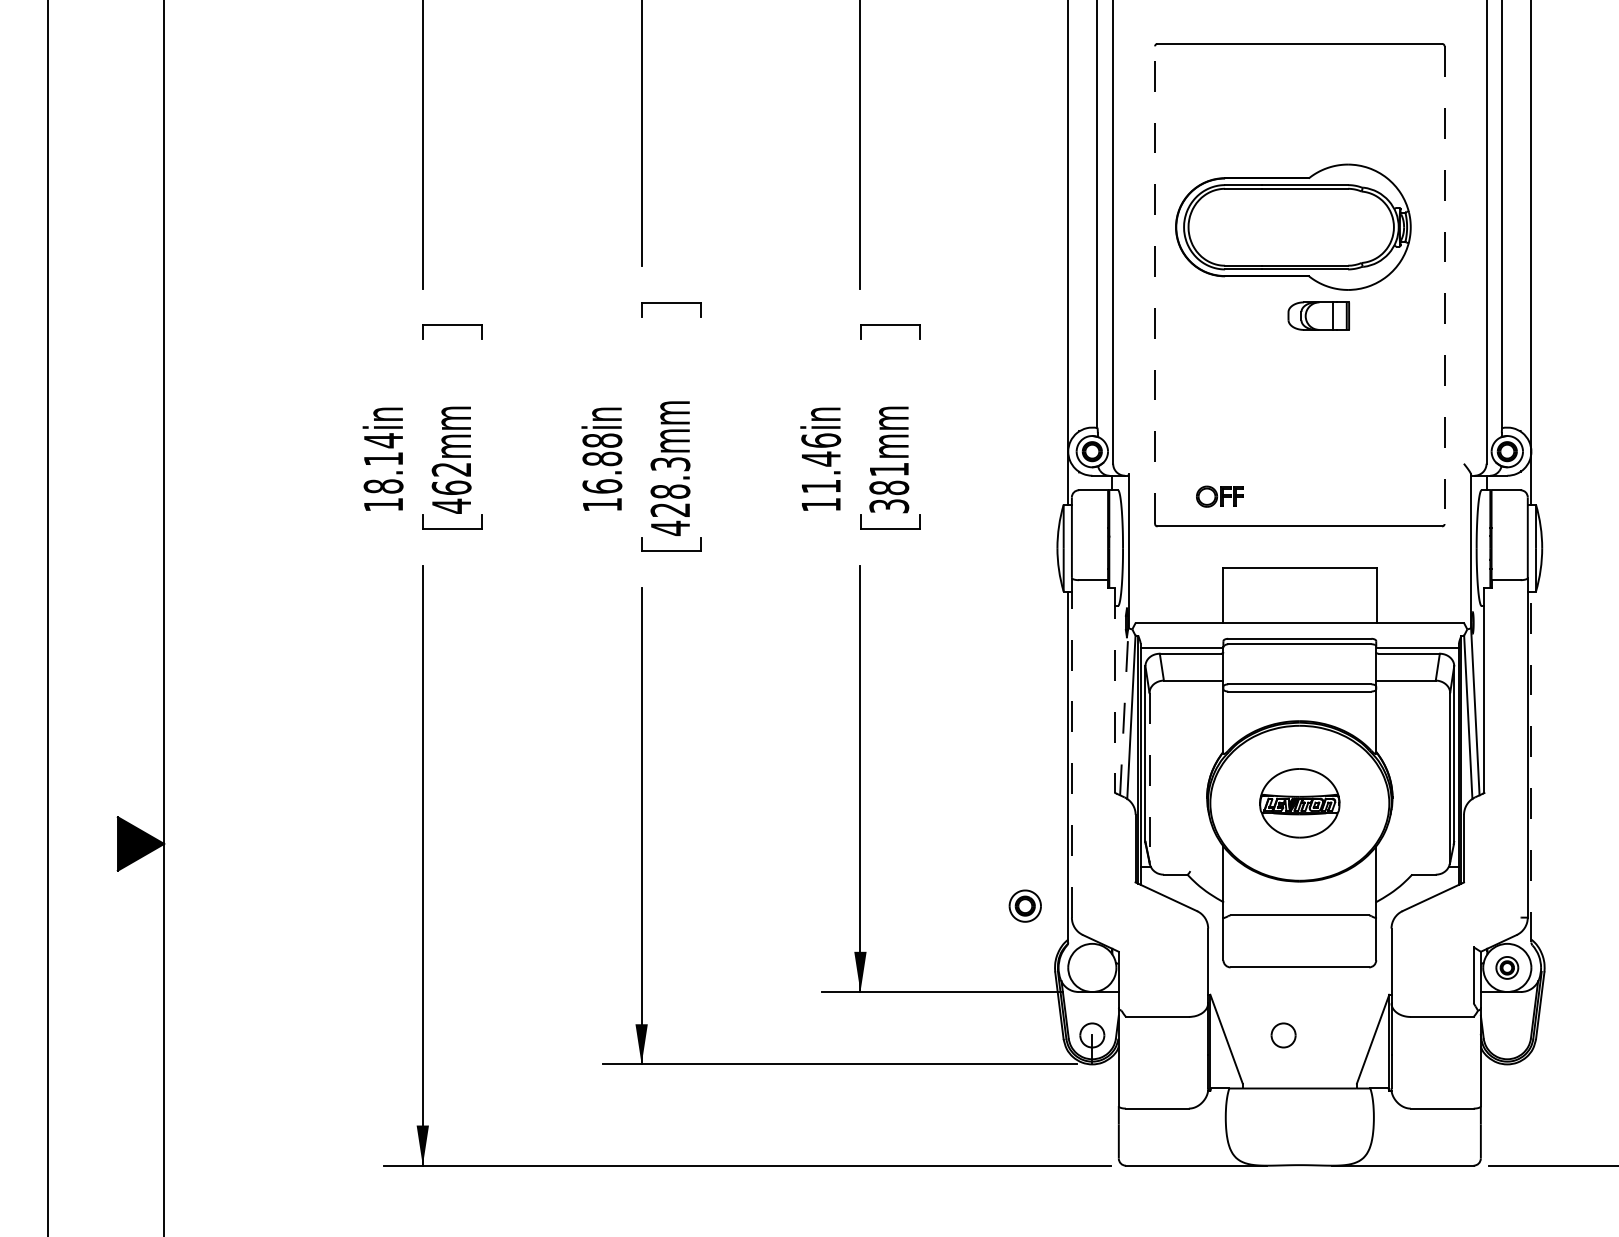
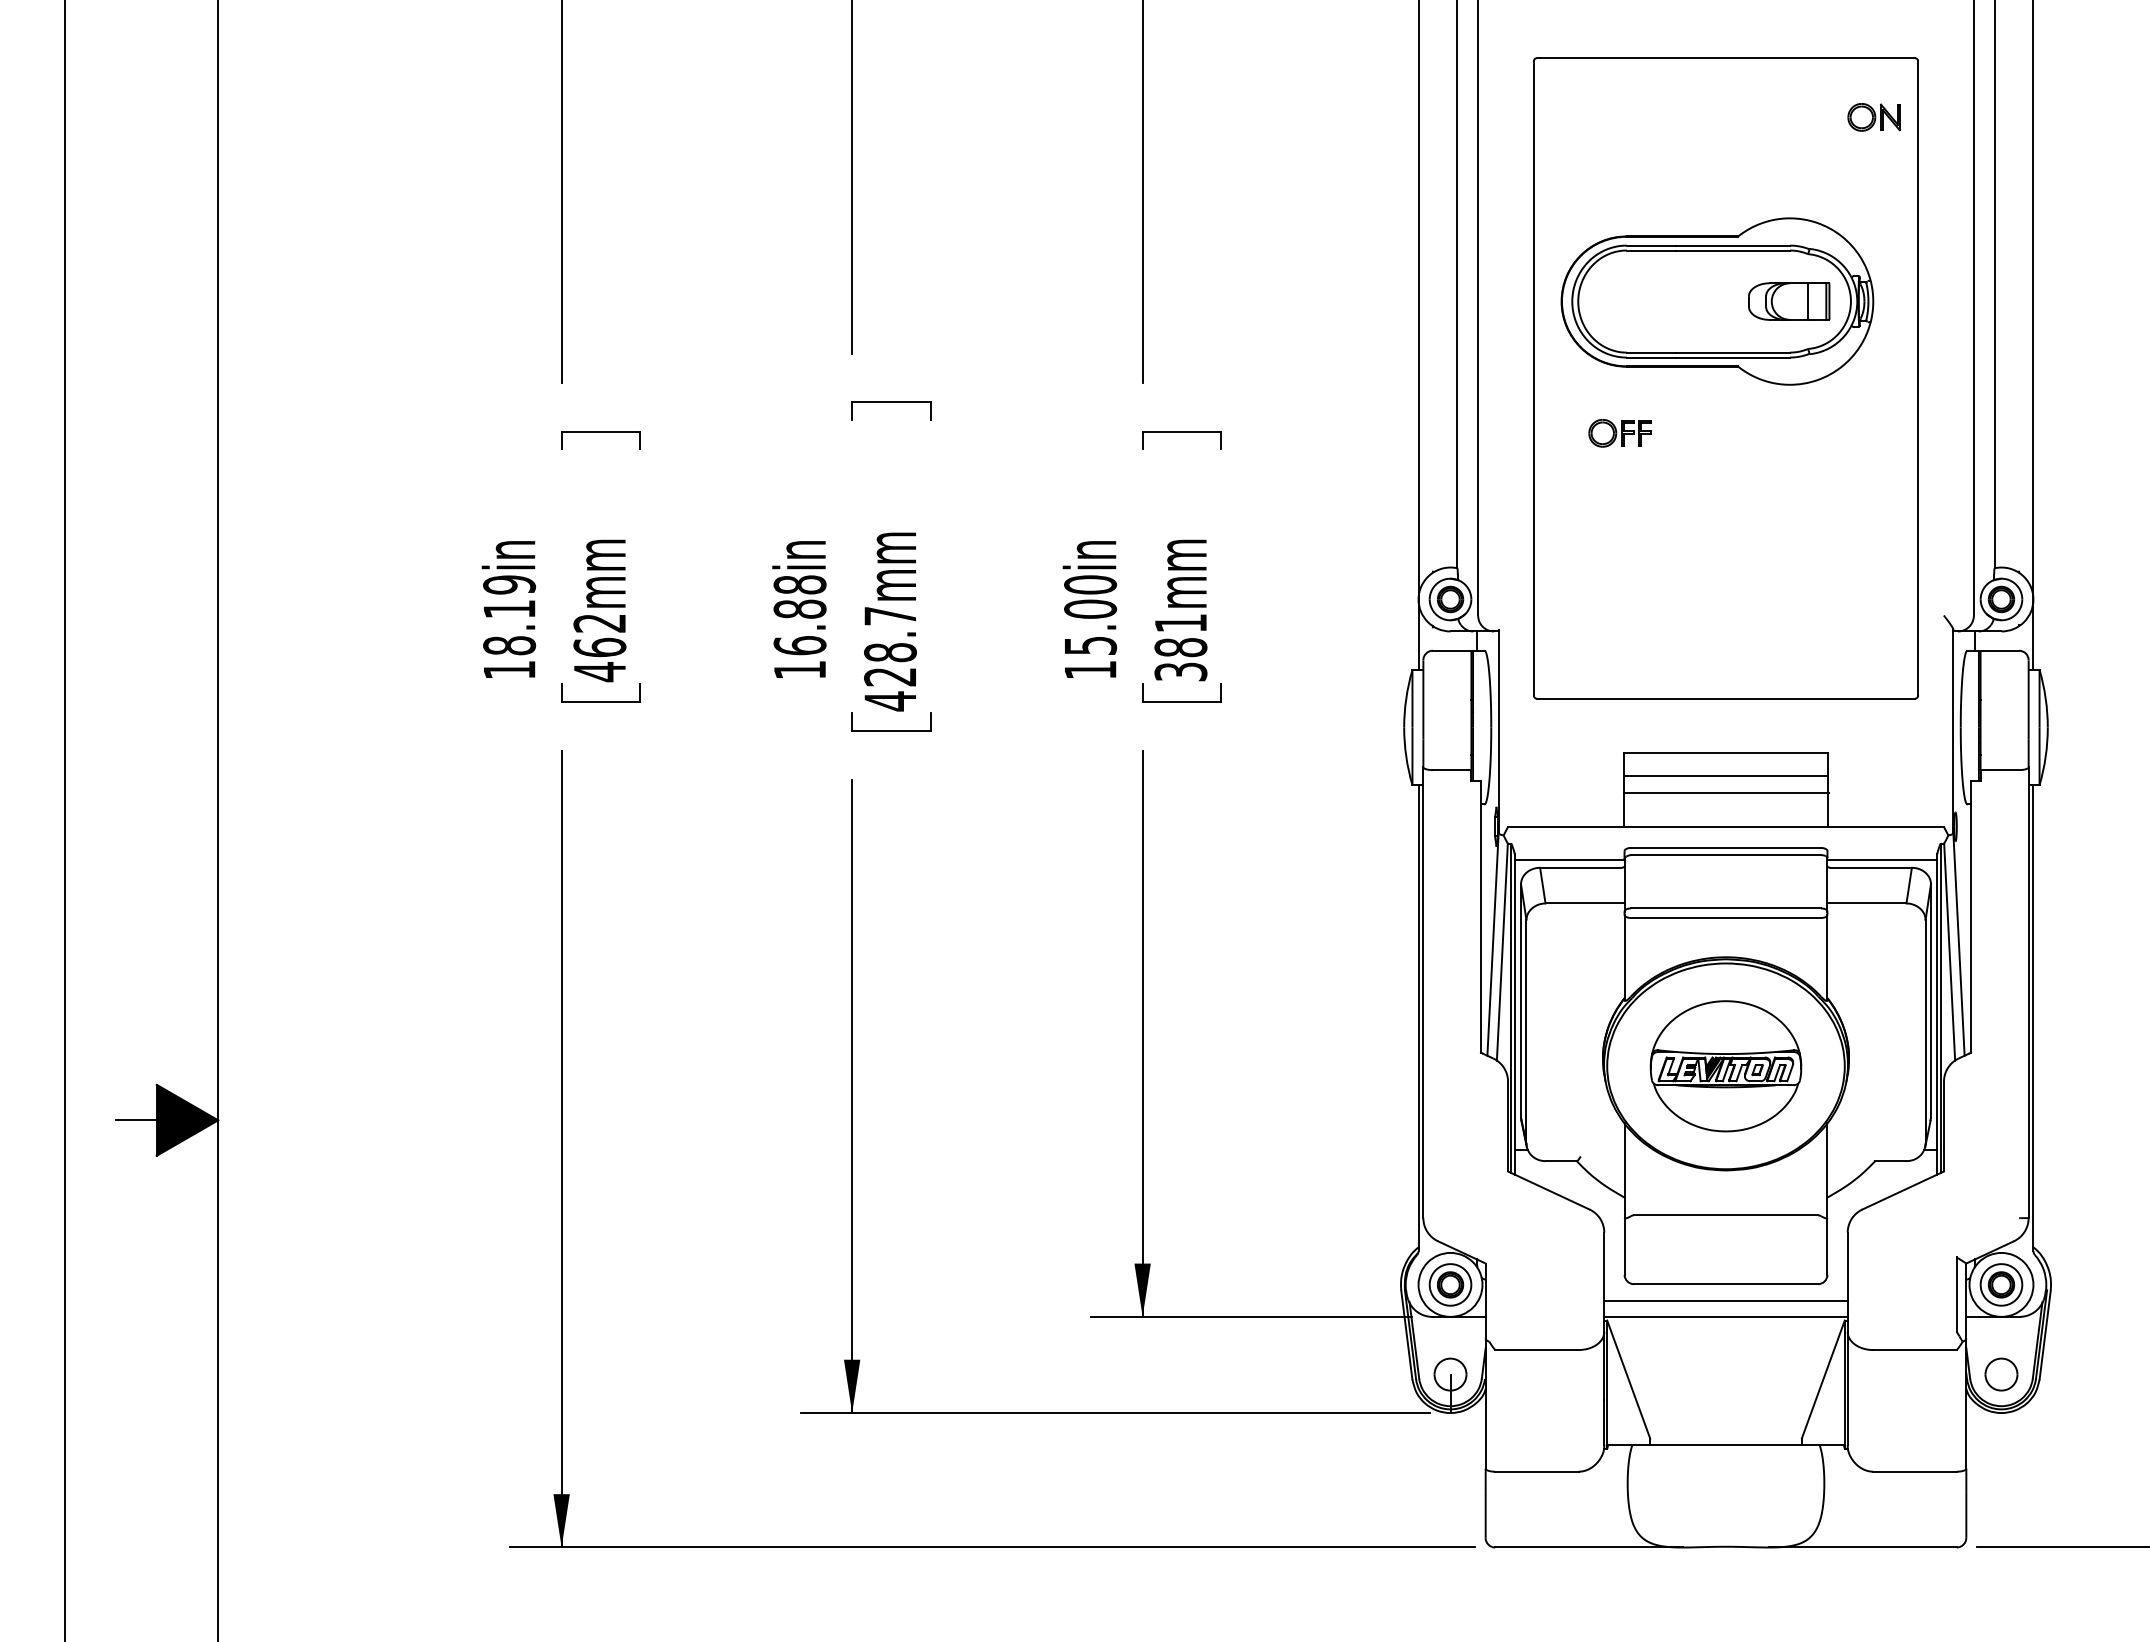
part: (1410, 88) -> (1873, 117), added
line: (1154, 284) -> (1533, 377), dashed -> solid
line: (1444, 285) -> (1918, 378), dashed -> solid
part: (1319, 316) -> (1789, 301), moved
text: (383, 440) -> (509, 584), 18.14in -> 18.19in
text: (821, 462) -> (1090, 614), 11.46in -> 15.00in
text: (670, 464) -> (890, 616), 428.3mm -> 428.7mm
part: (1219, 496) -> (1619, 433), moved
line: (1299, 584) -> (1725, 775), added
line: (1299, 597) -> (1725, 793), added
line: (1114, 690) -> (1480, 916), dashed -> solid
line: (1124, 711) -> (1493, 944), dashed -> solid
line: (1071, 747) -> (1423, 992), dashed -> solid
line: (1531, 767) -> (2033, 1018), dashed -> solid
line: (1149, 777) -> (1526, 1031), dashed -> solid
part: (1299, 803) -> (1725, 1066), size x1.43
line: (101, 844) -> (135, 1120), added
part: (1025, 905) -> (1450, 1284), moved
part: (1507, 967) -> (2001, 1284), size x1.43
line: (1299, 979) -> (1725, 1300), added
line: (1299, 991) -> (1725, 1316), added
part: (1283, 1035) -> (2001, 1374), moved

